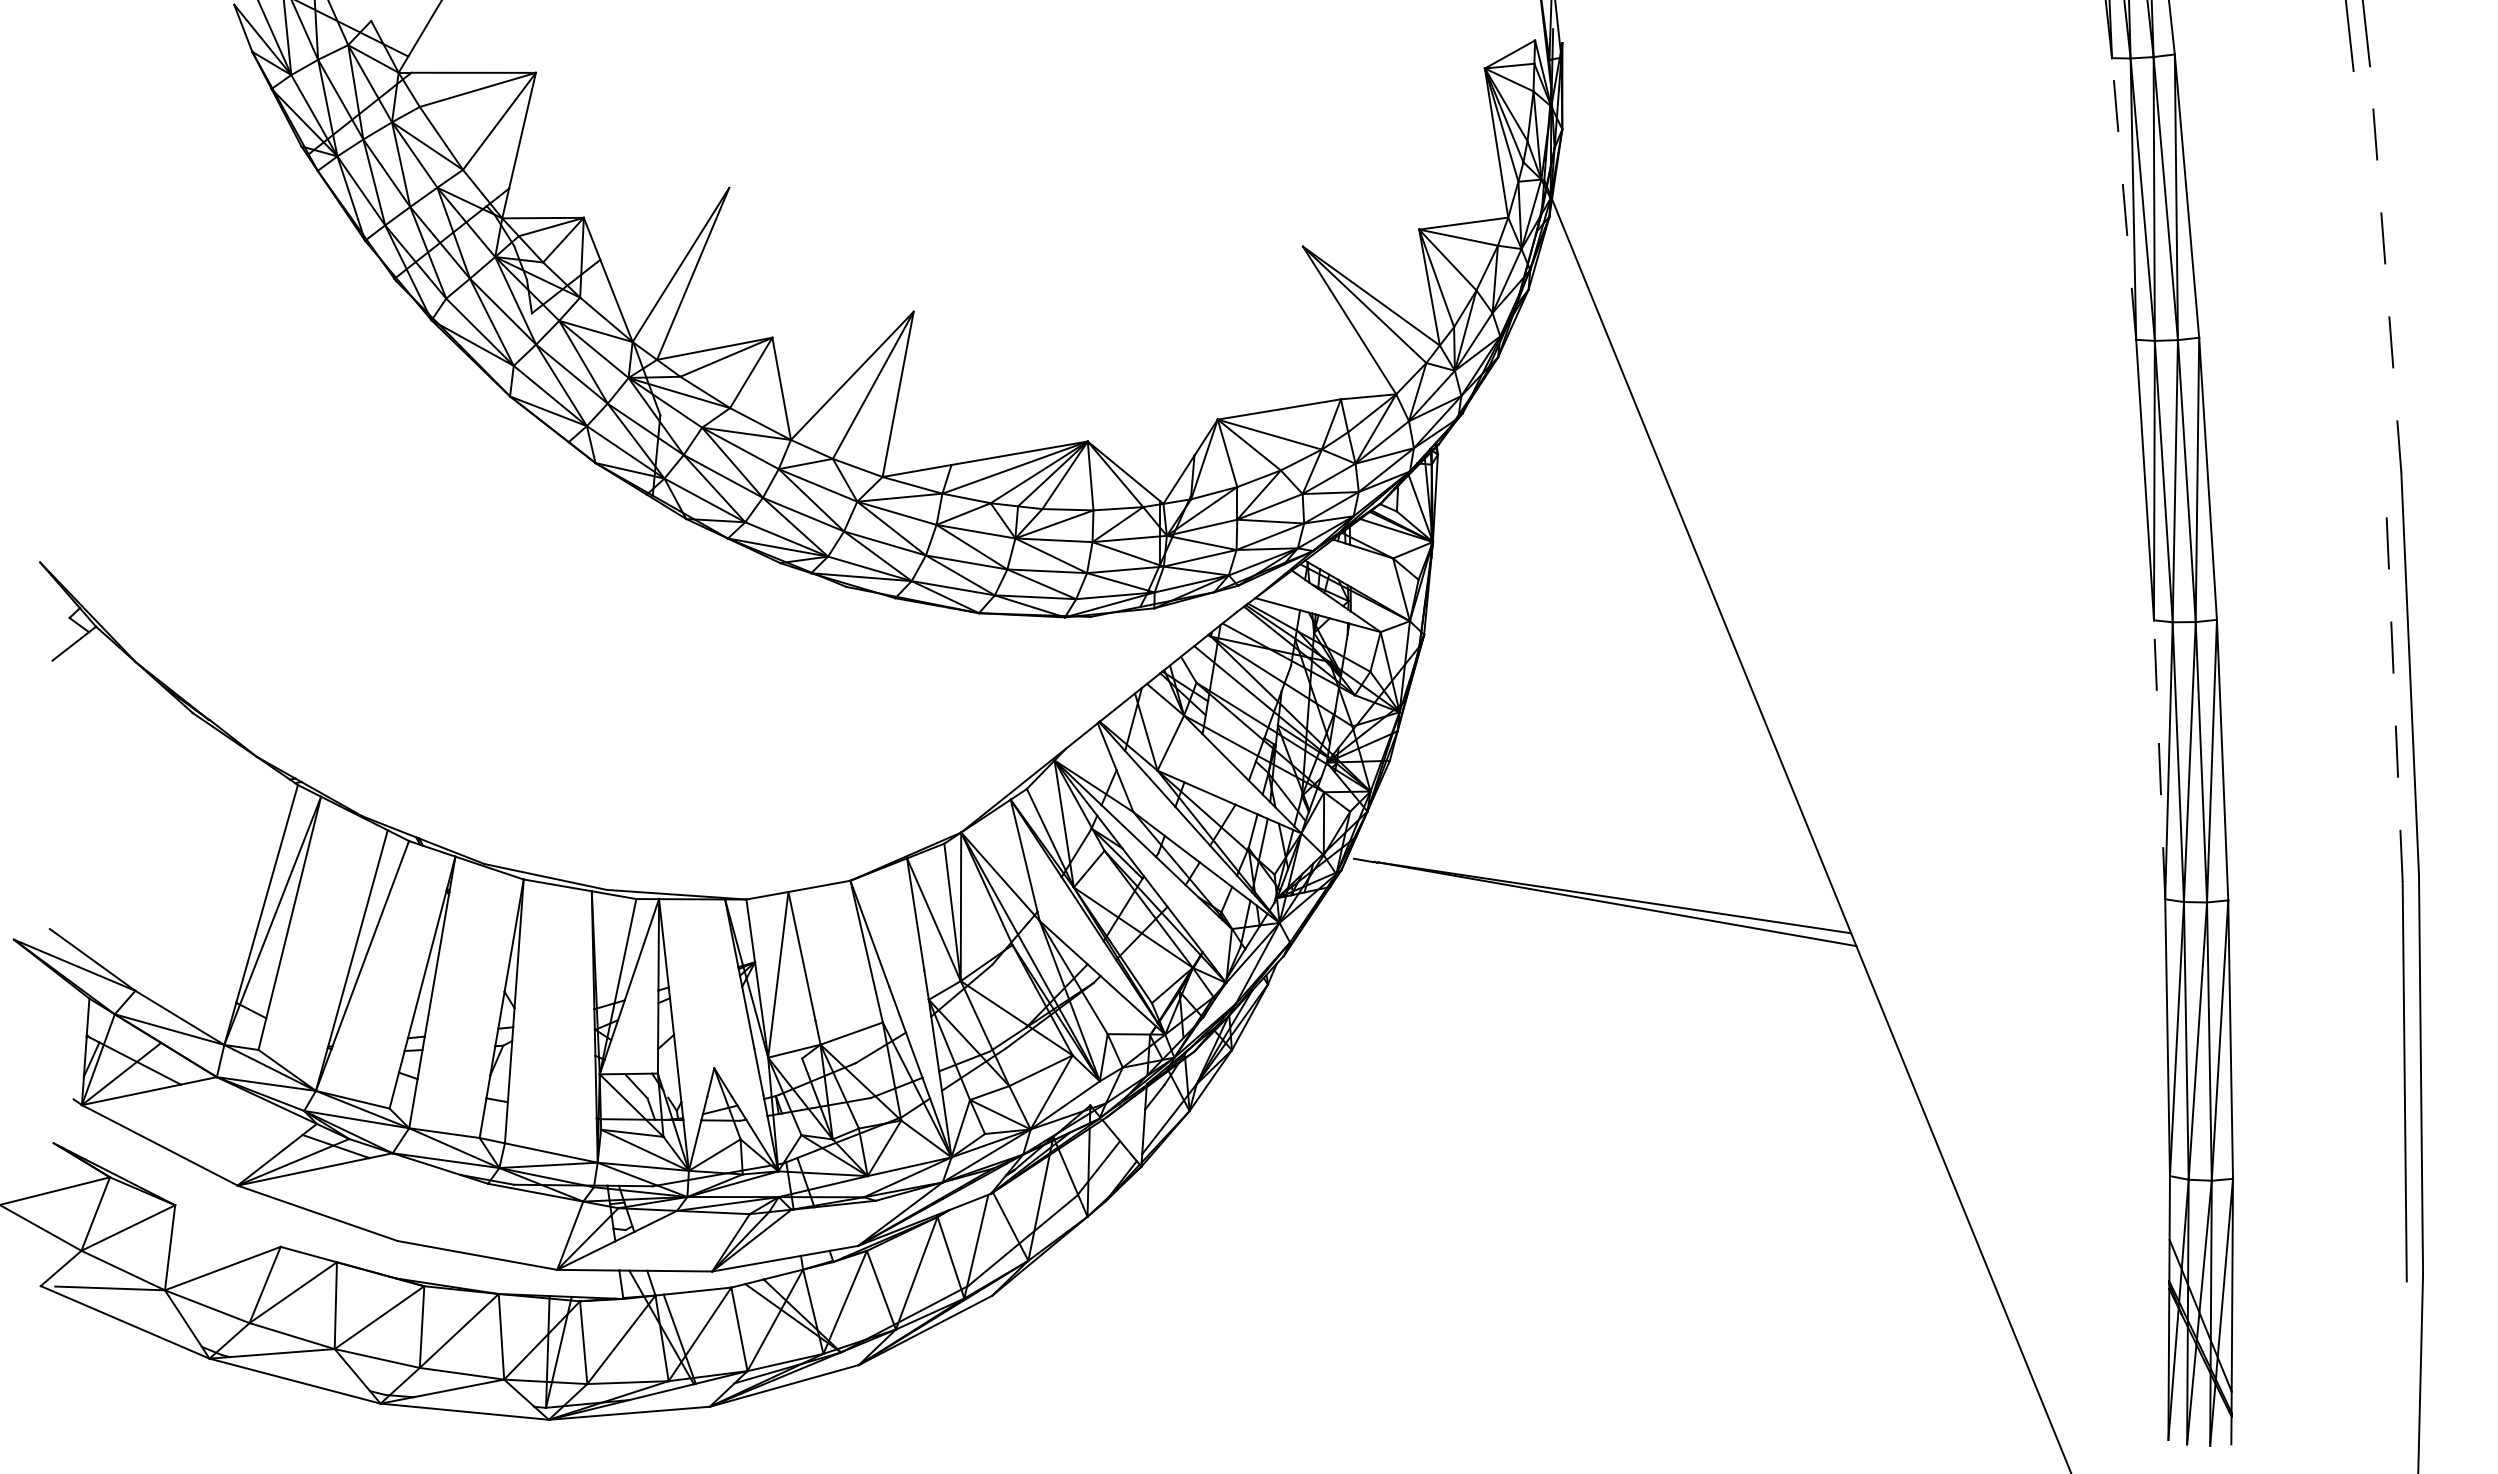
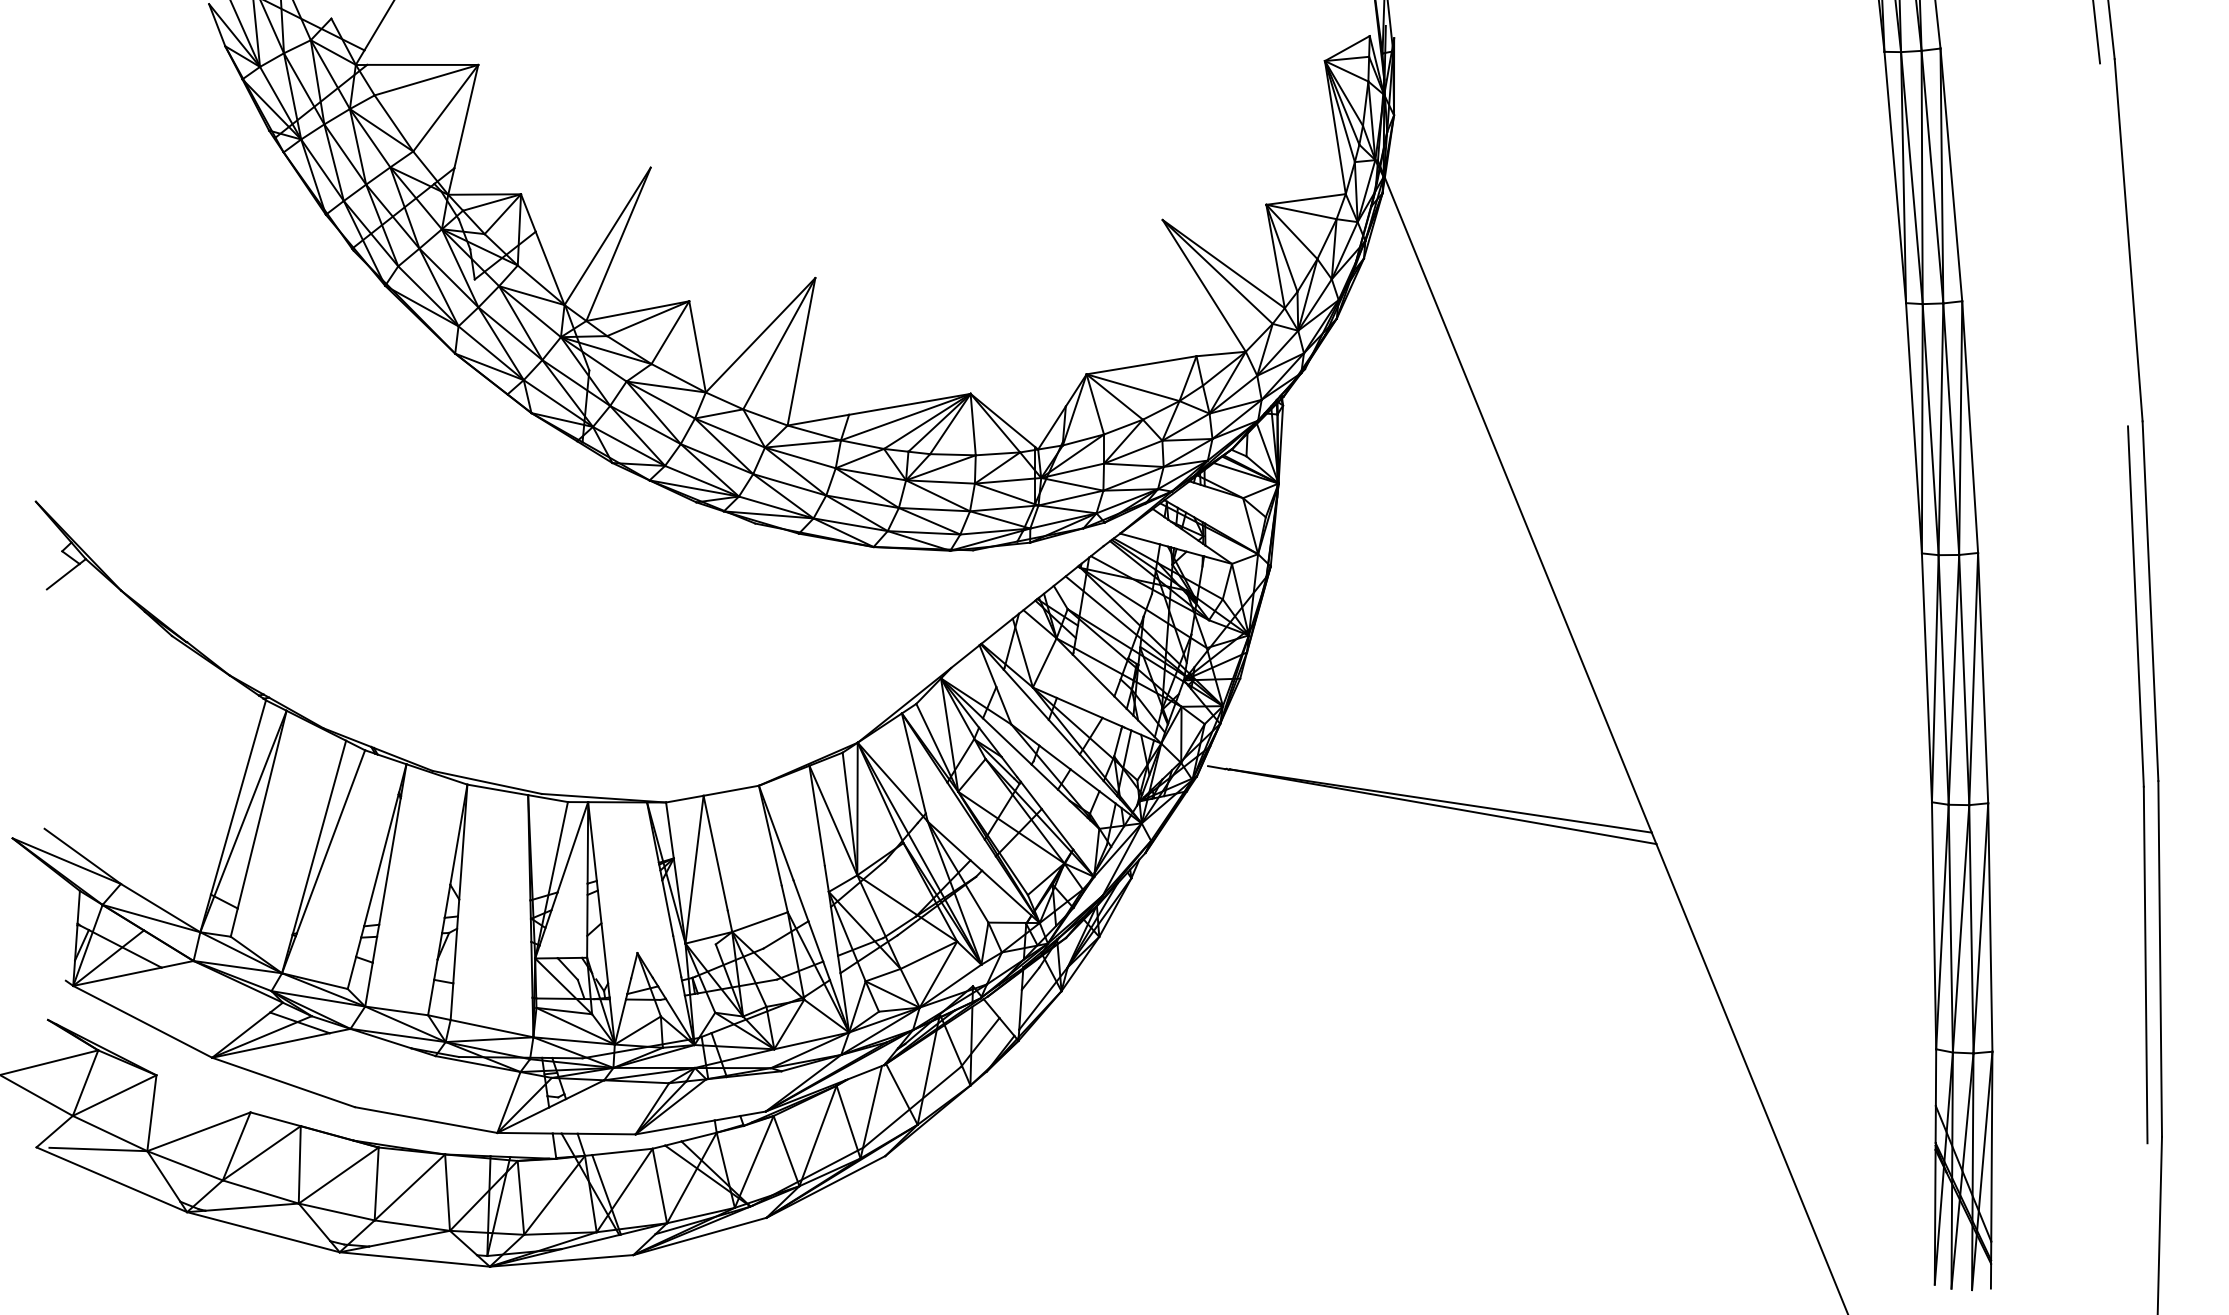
line: (2124, 198) -> (1895, 177), dashed -> solid
line: (2385, 269) -> (2128, 240), dashed -> solid
line: (2393, 679) -> (2135, 606), dashed -> solid
line: (2159, 759) -> (1926, 677), dashed -> solid

